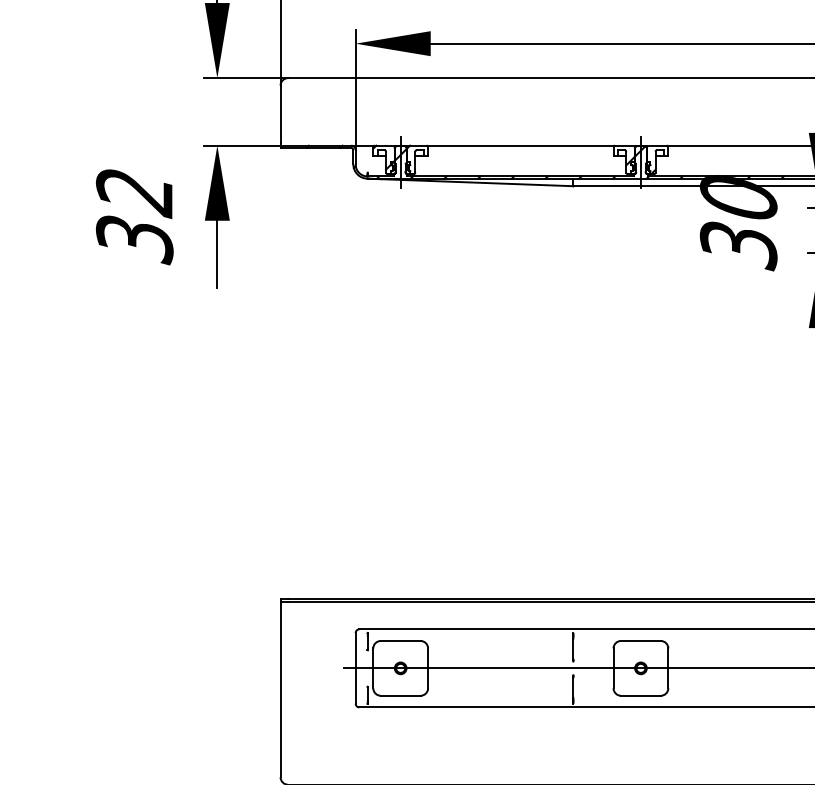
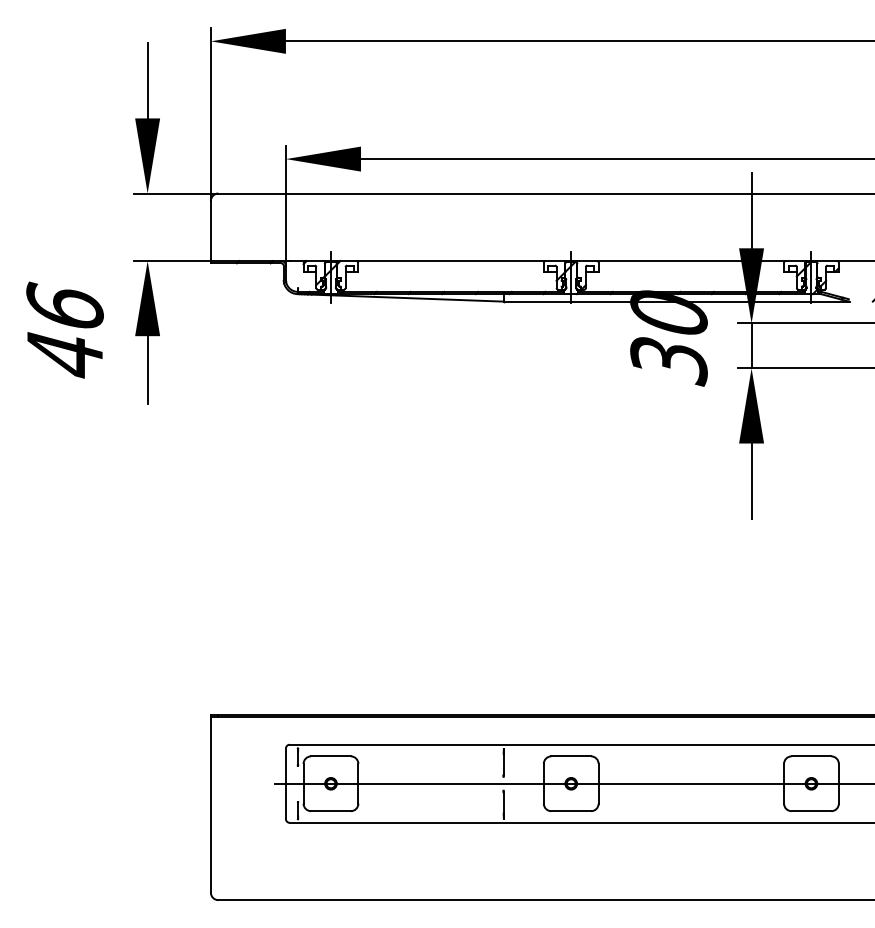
text: (134, 215) -> (64, 330), 32 -> 46

